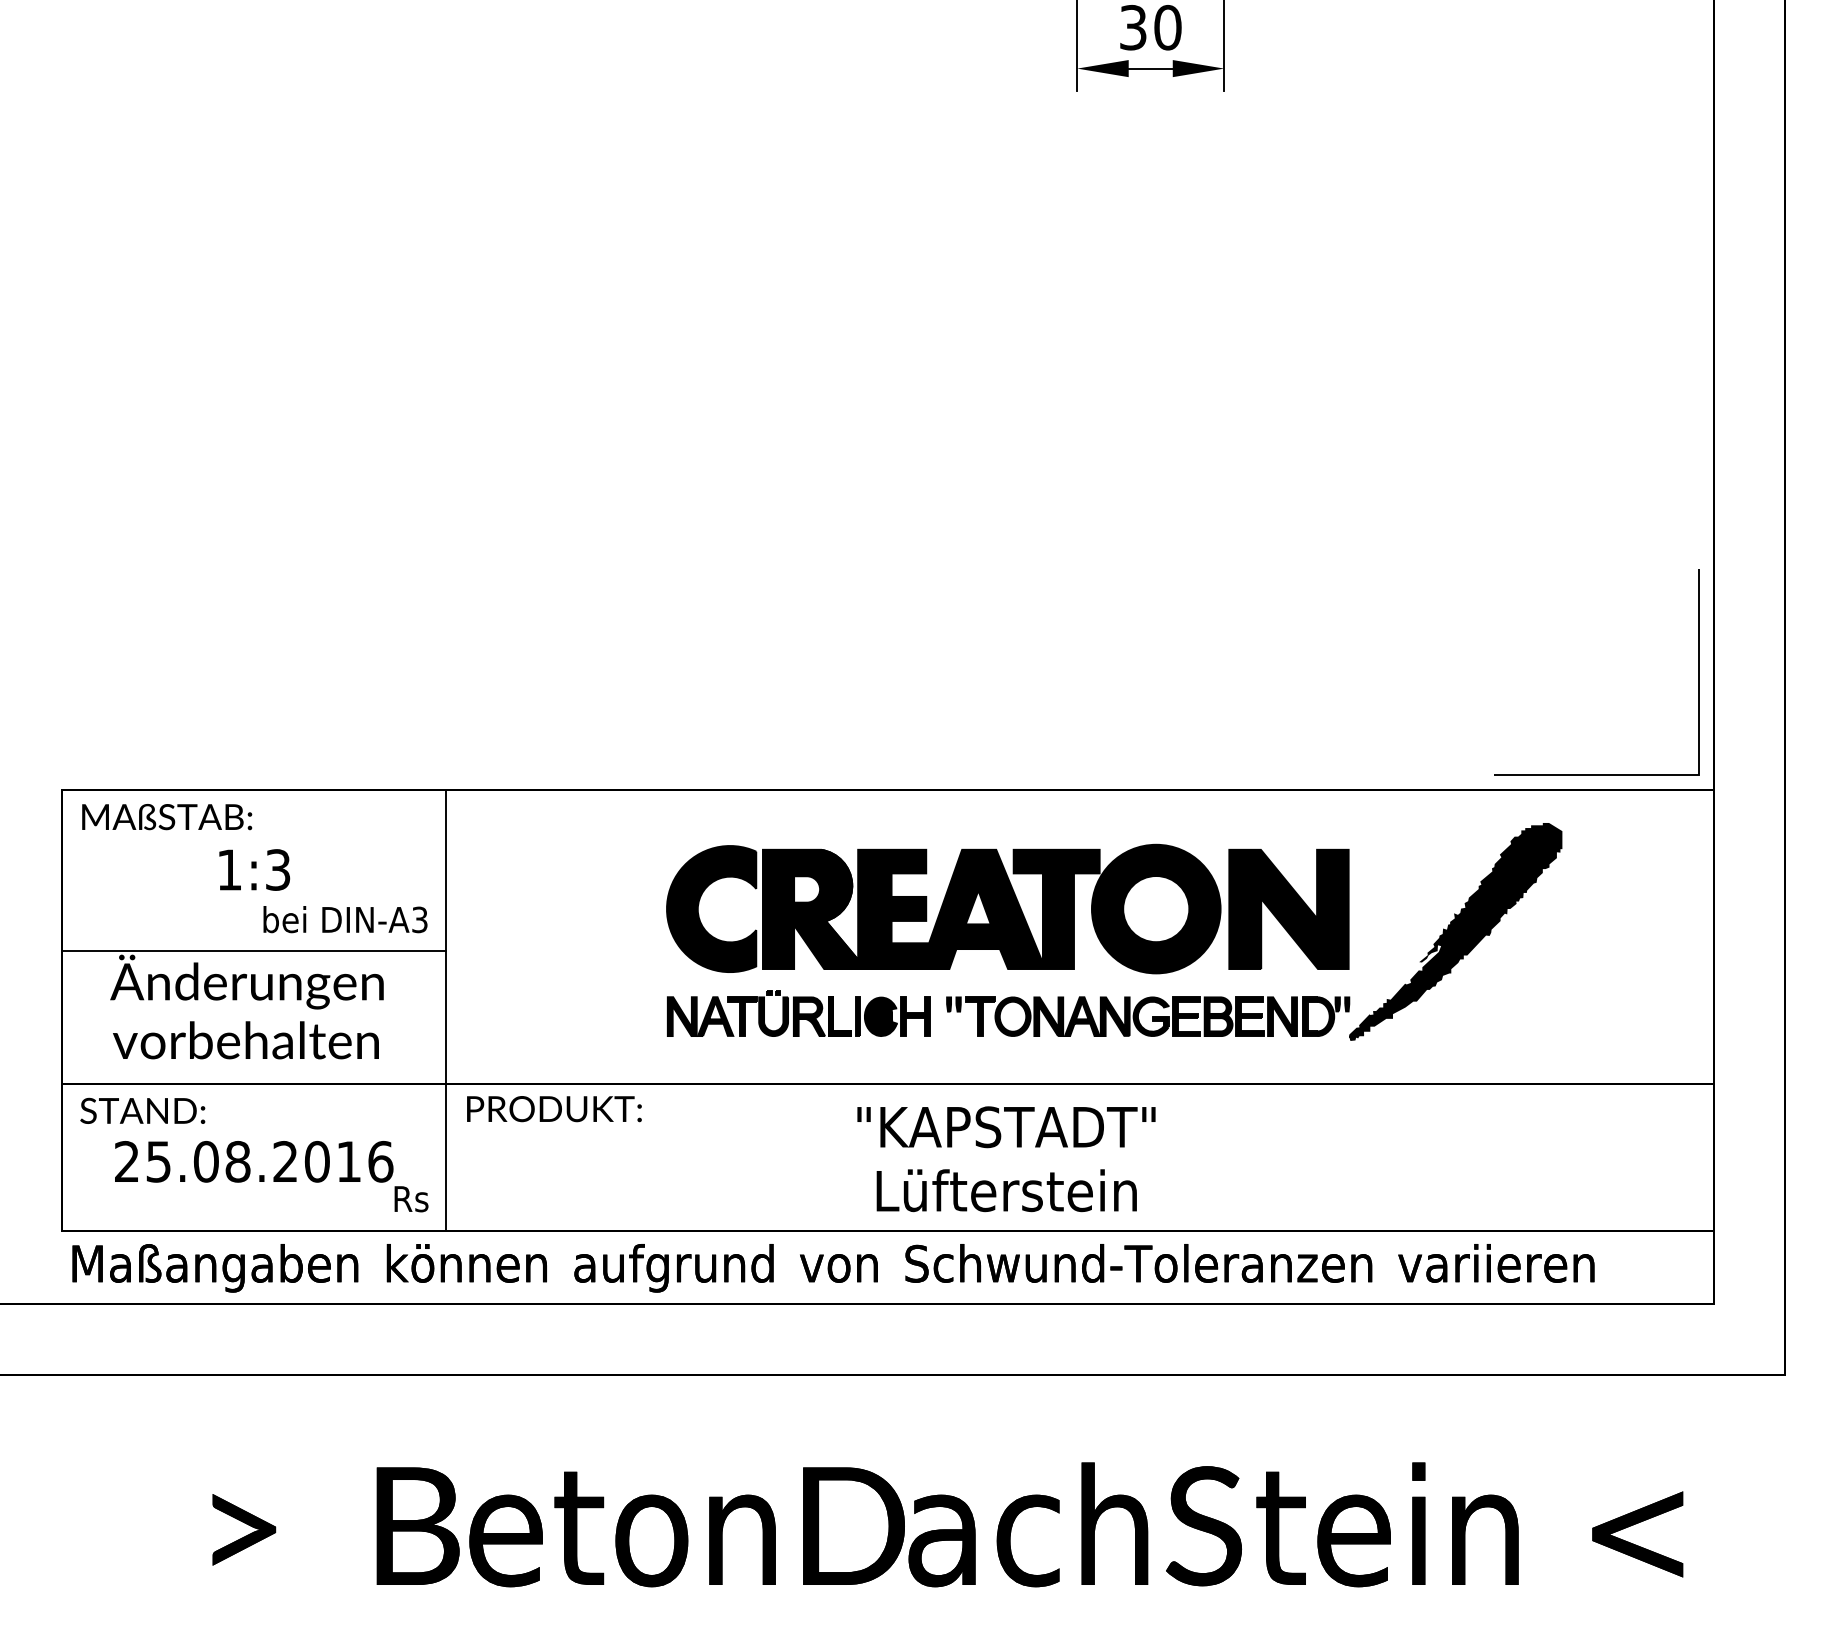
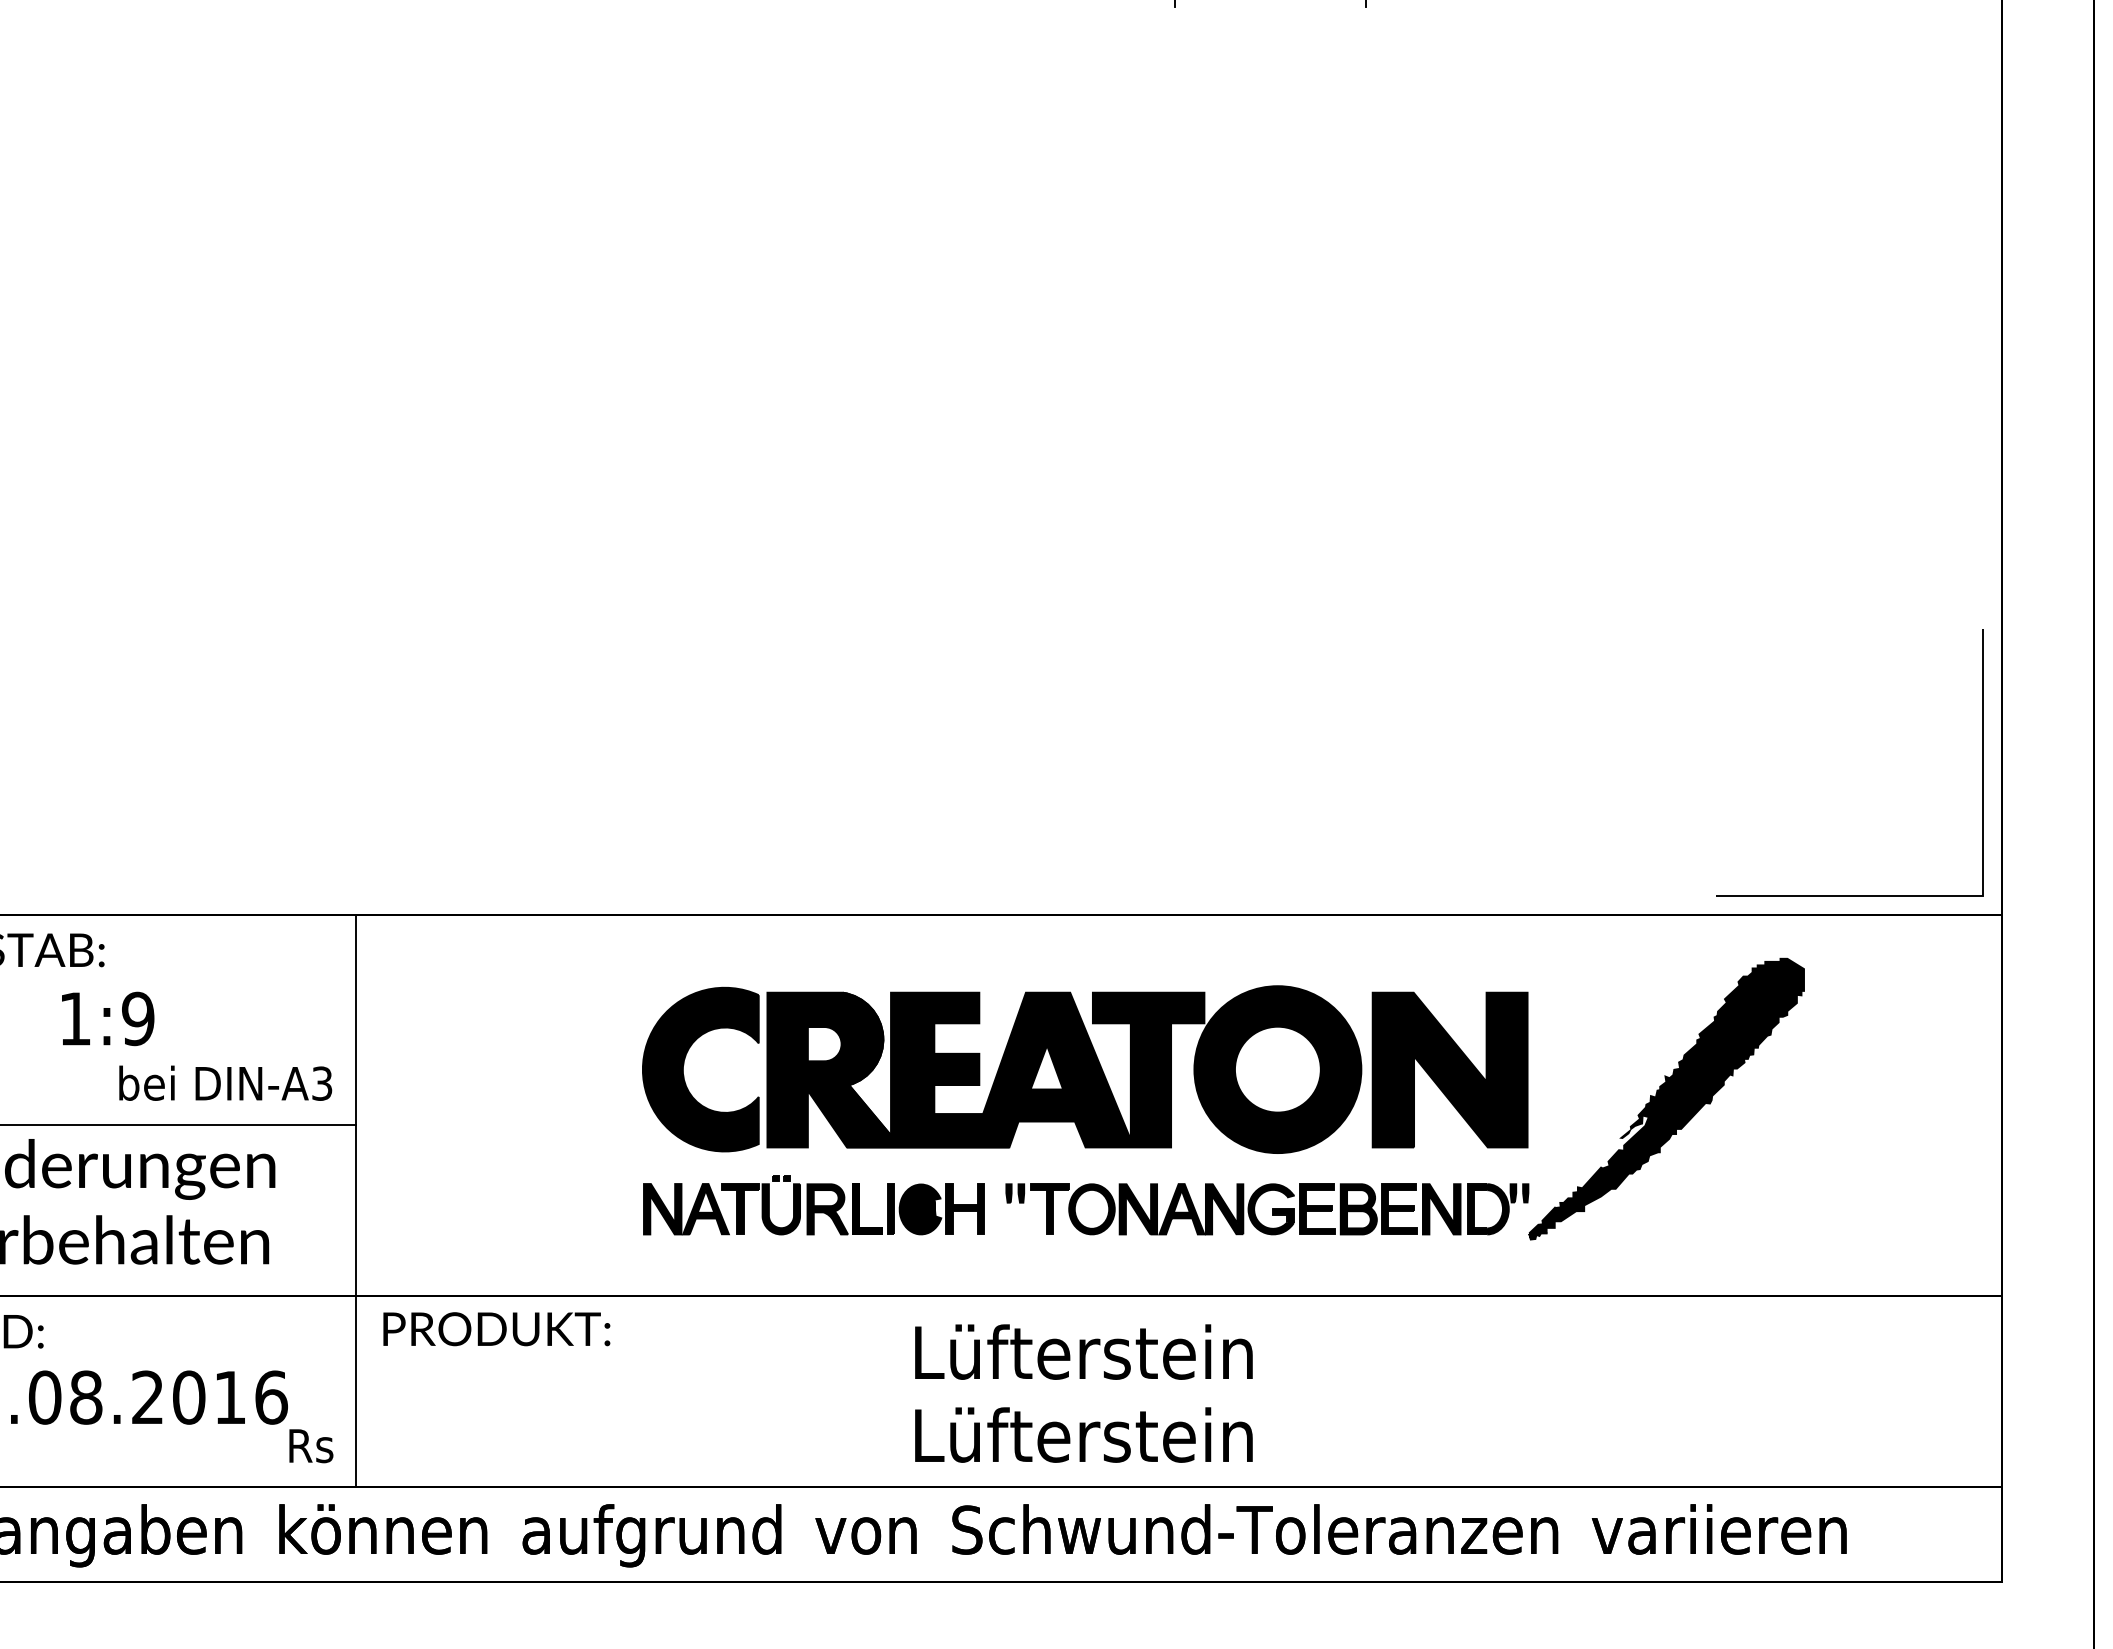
text: (277, 869) -> (137, 1018), 1:3 -> 1:9
text: (1006, 1126) -> (1083, 1351), "KAPSTADT" -> Lüfterstein

